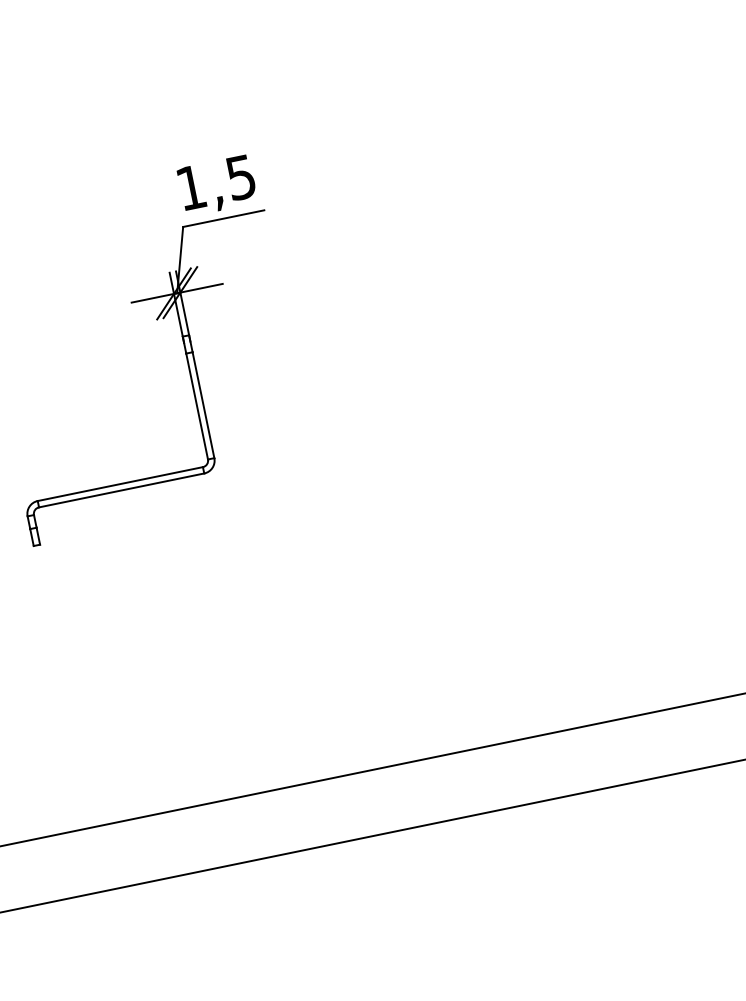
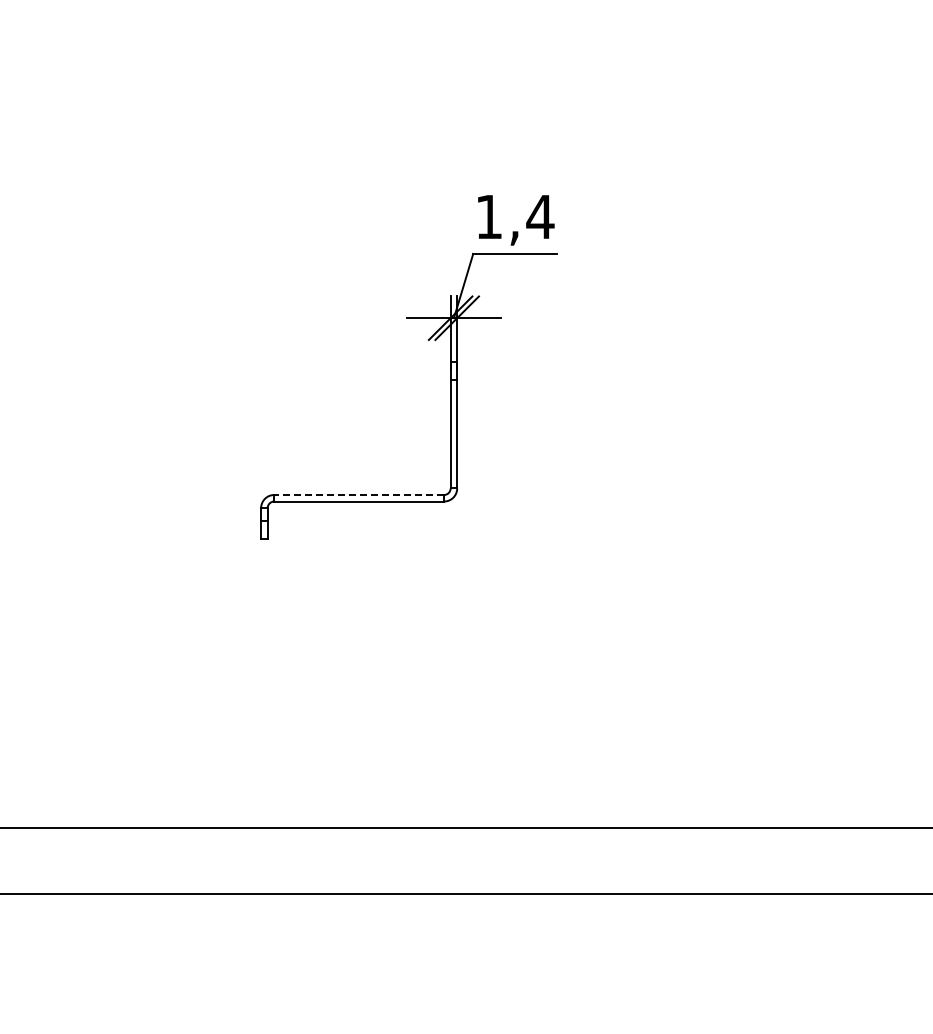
text: (241, 178) -> (540, 217), 1,5 -> 1,4
line: (120, 484) -> (359, 495), solid -> dashed

